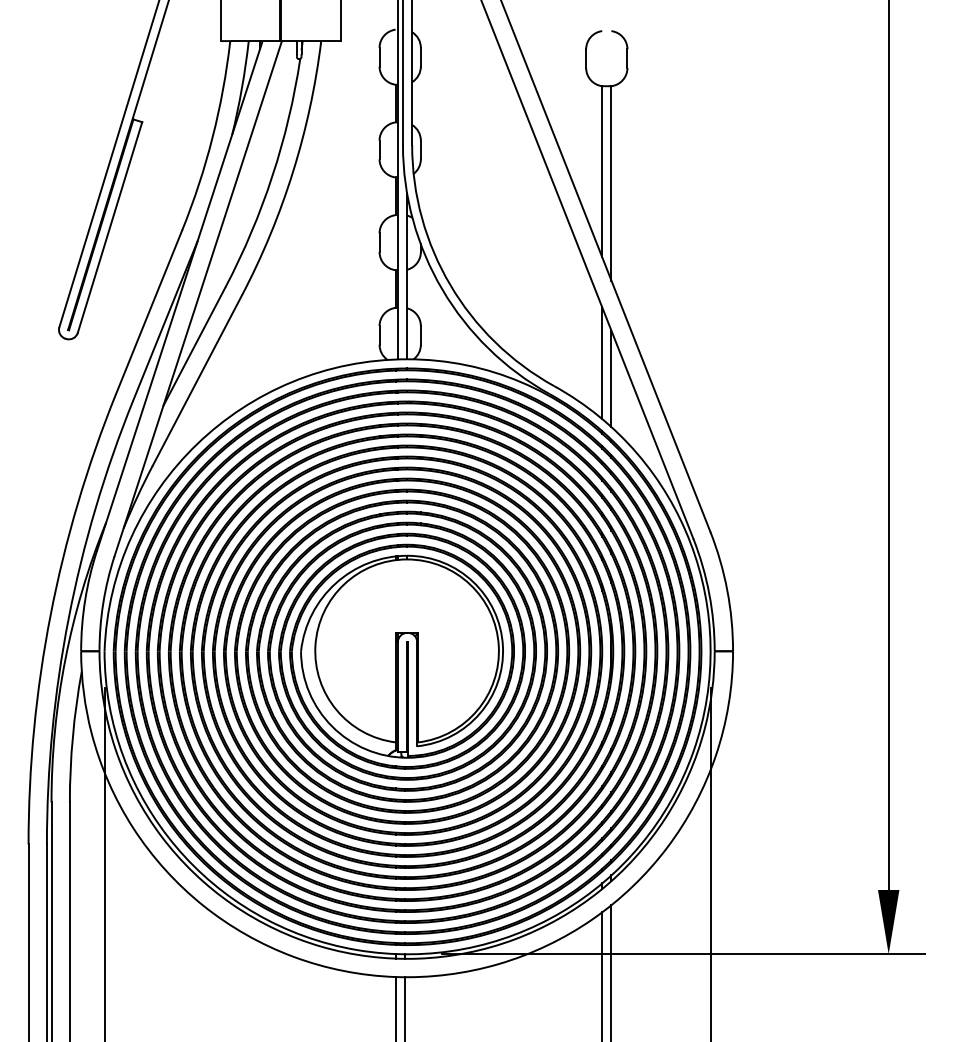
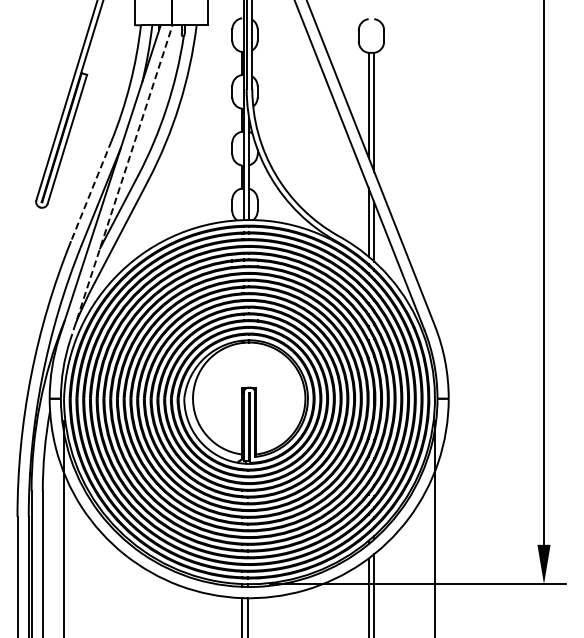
line: (198, 297) -> (121, 182), solid -> dashed
line: (149, 312) -> (91, 191), solid -> dashed

